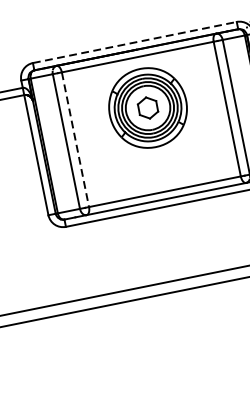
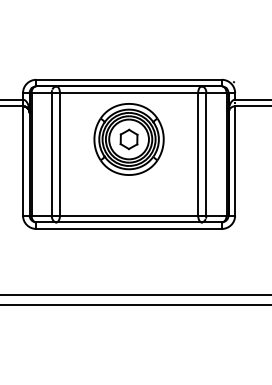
line: (135, 42) -> (129, 79), dashed -> solid
line: (74, 139) -> (59, 154), dashed -> solid

